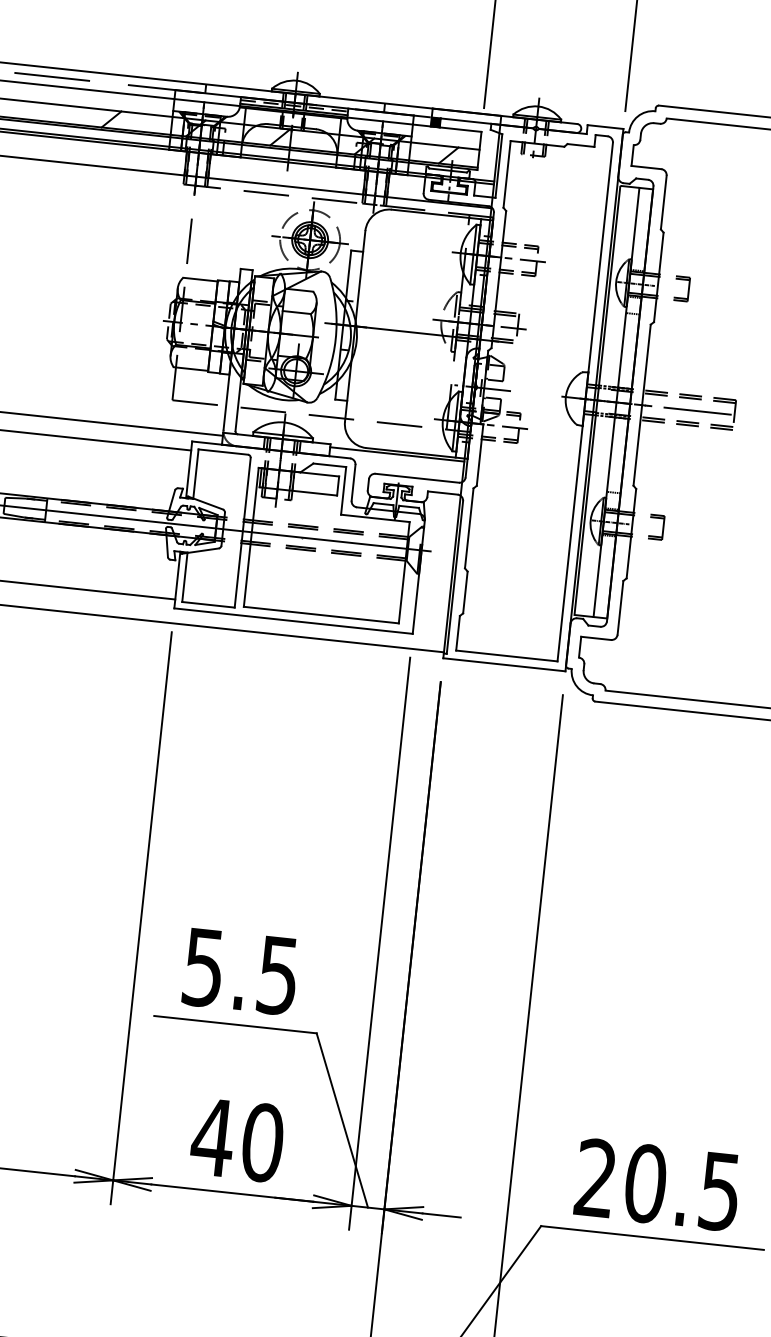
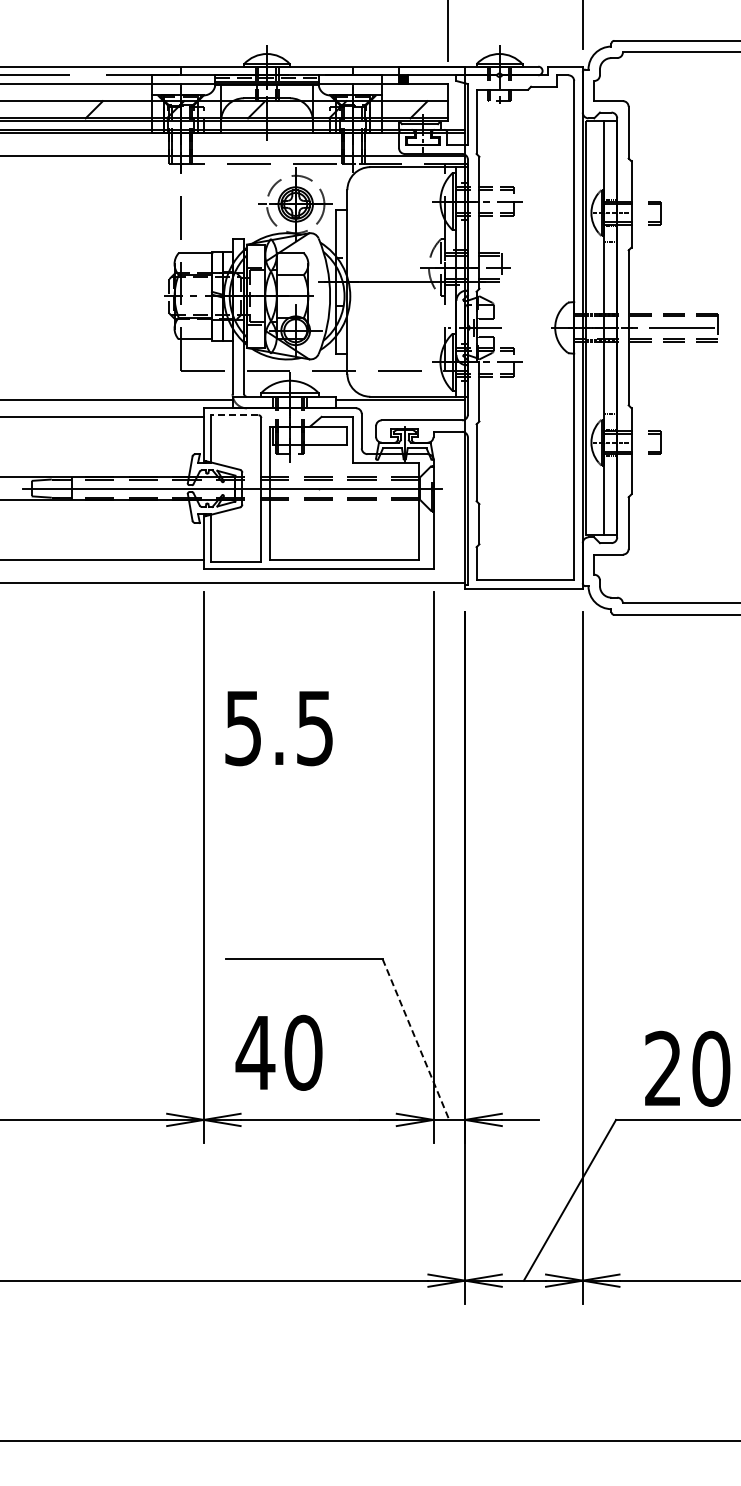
line: (223, 452) -> (234, 415), solid -> dashed
text: (240, 971) -> (278, 728), moved
line: (341, 1120) -> (415, 1039), solid -> dashed
text: (236, 1139) -> (278, 1052), moved

